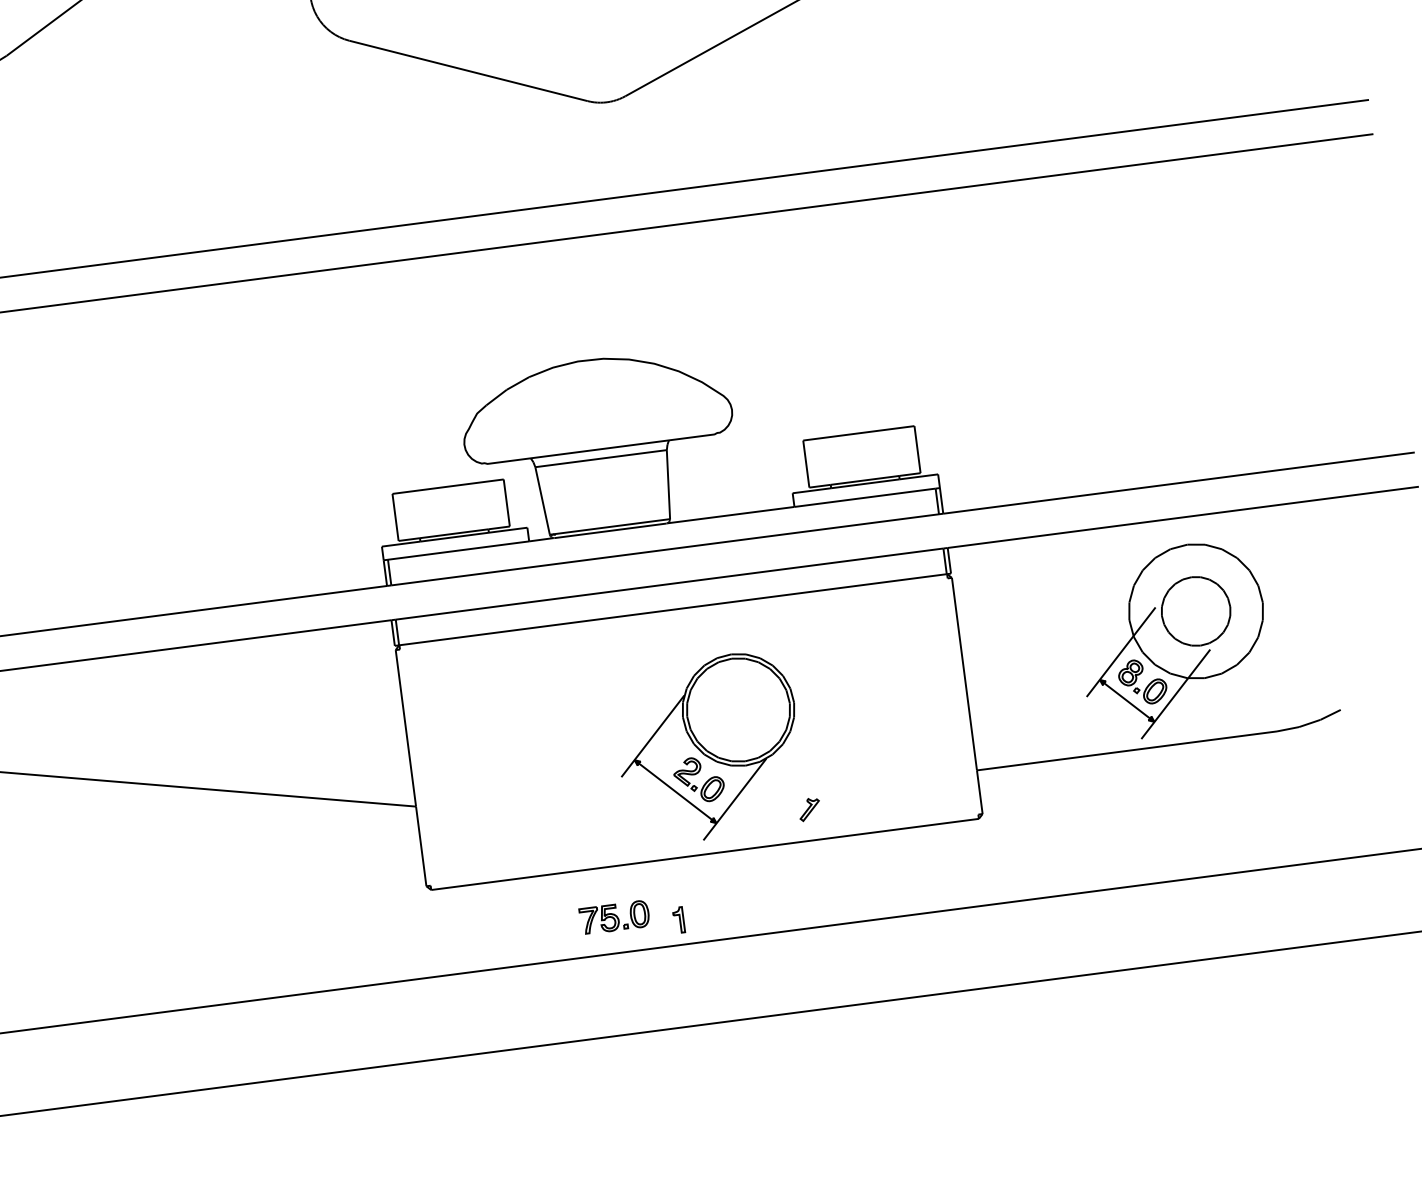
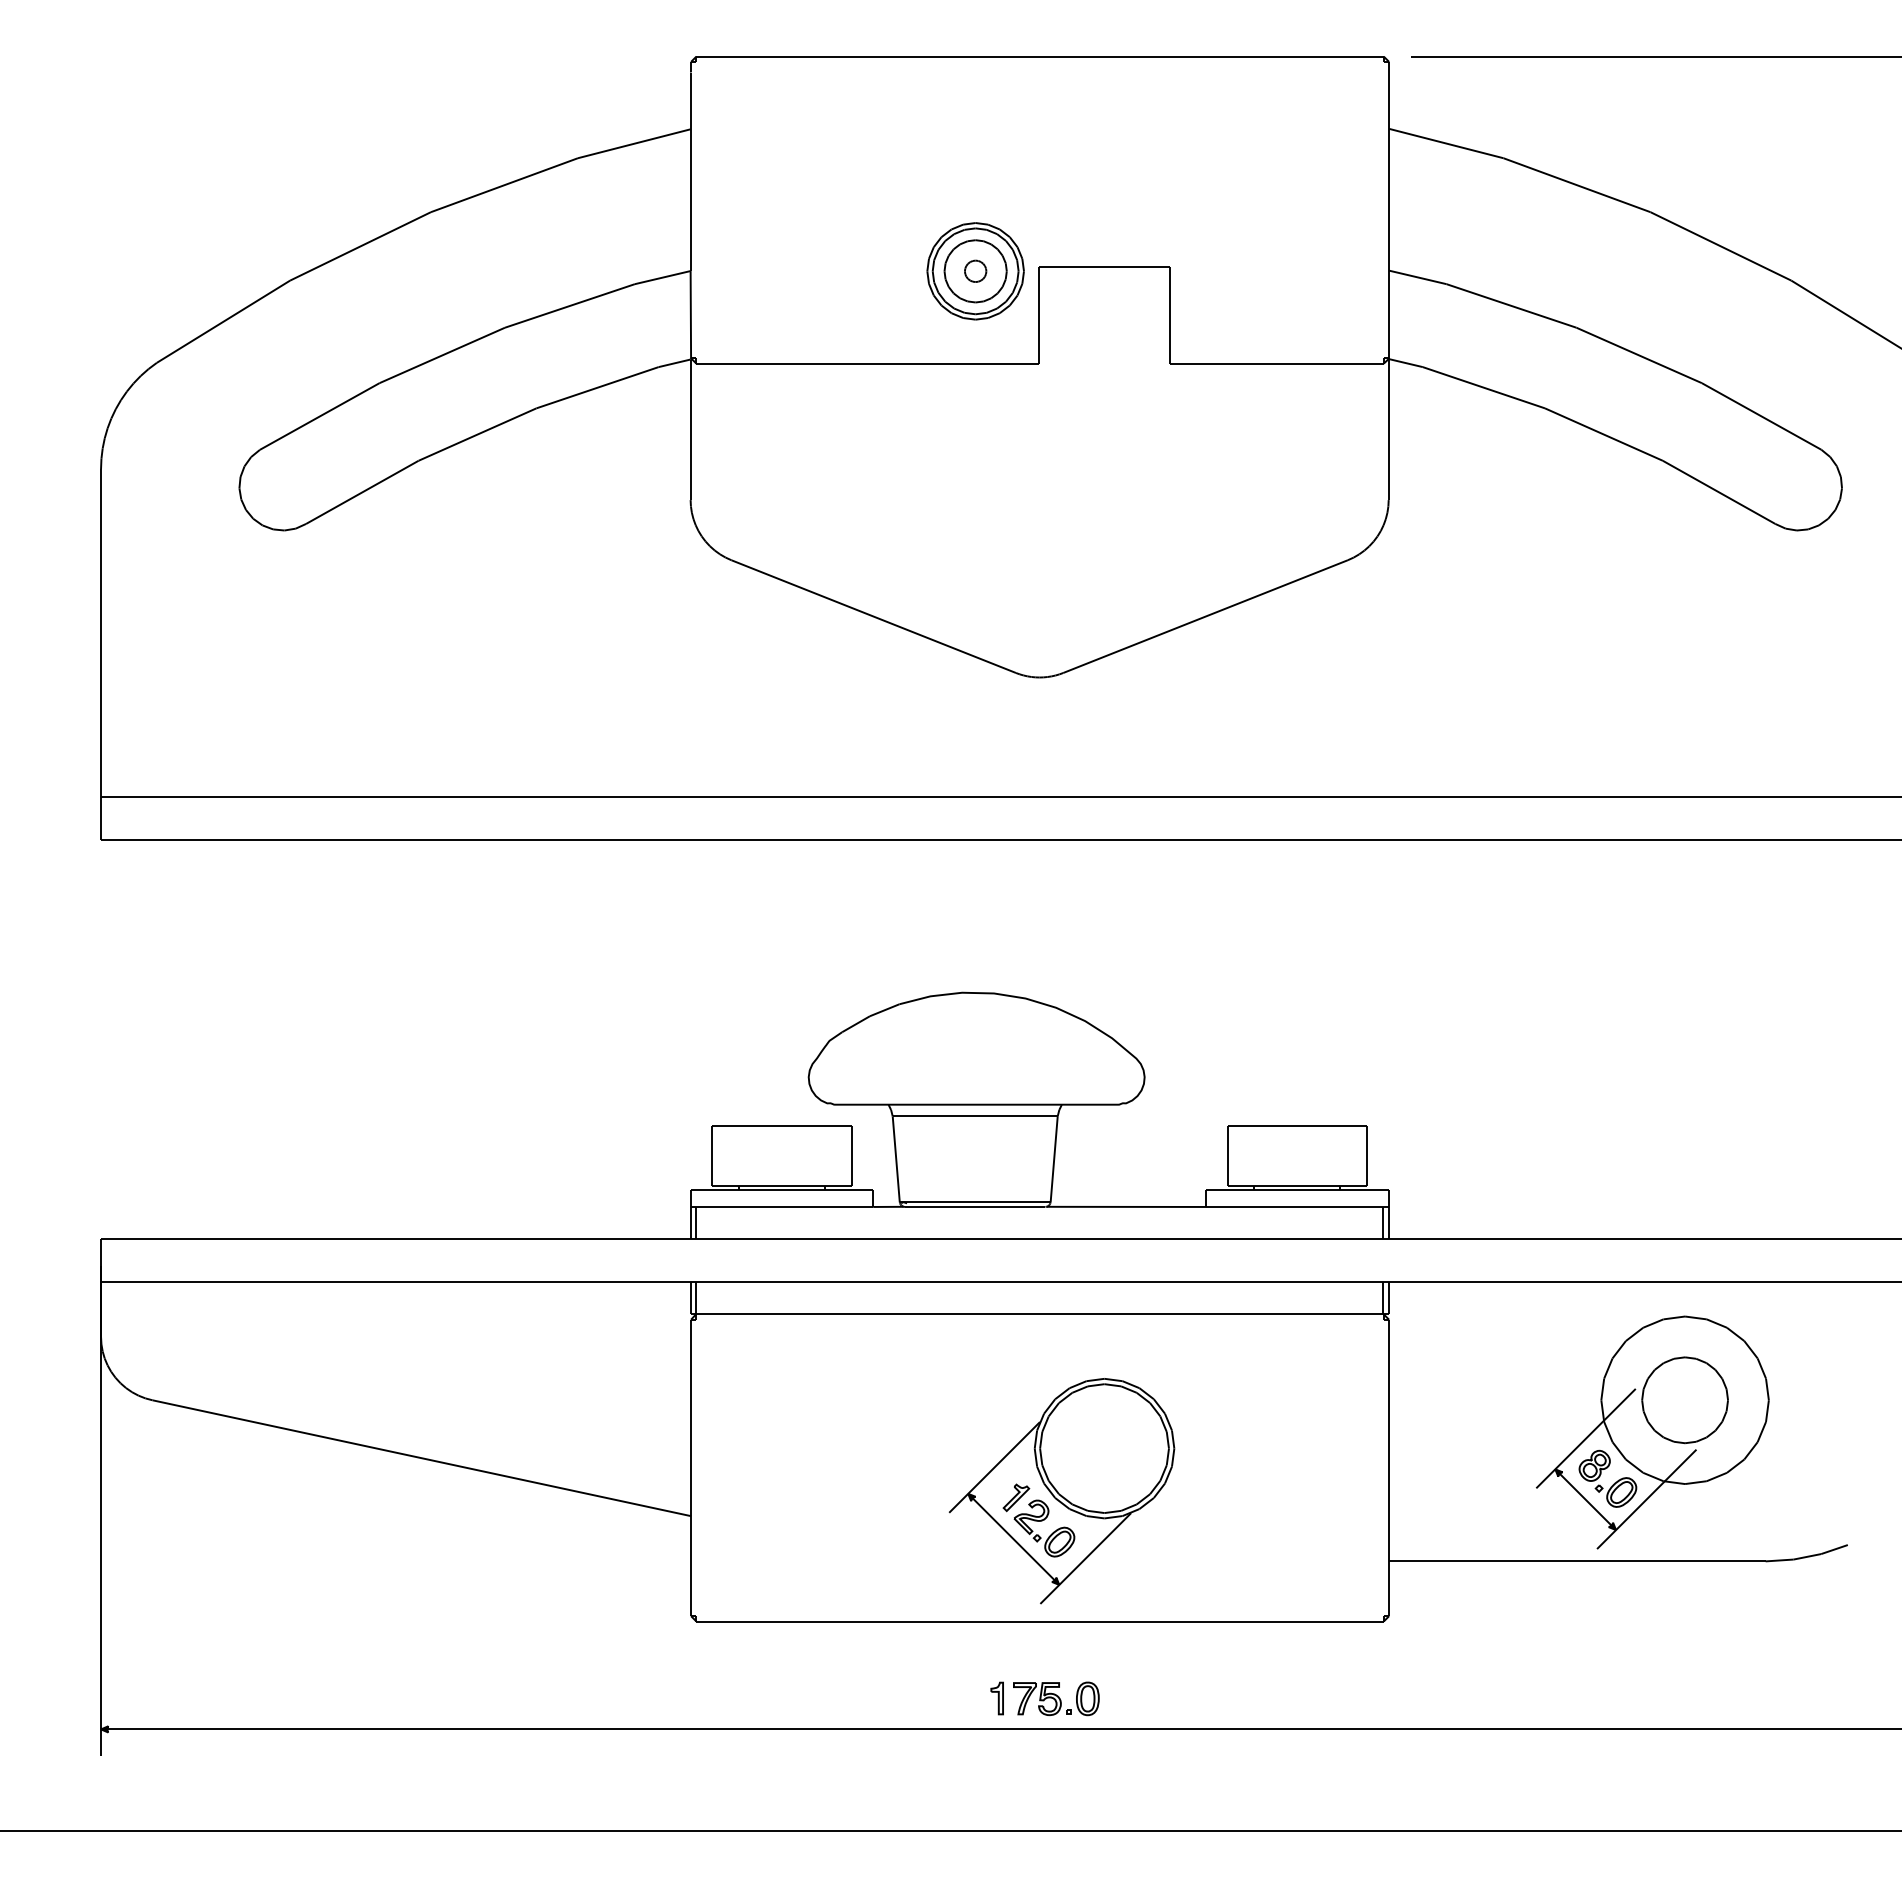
part: (809, 809) -> (1016, 1497), moved
part: (614, 917) -> (1056, 1698), moved

